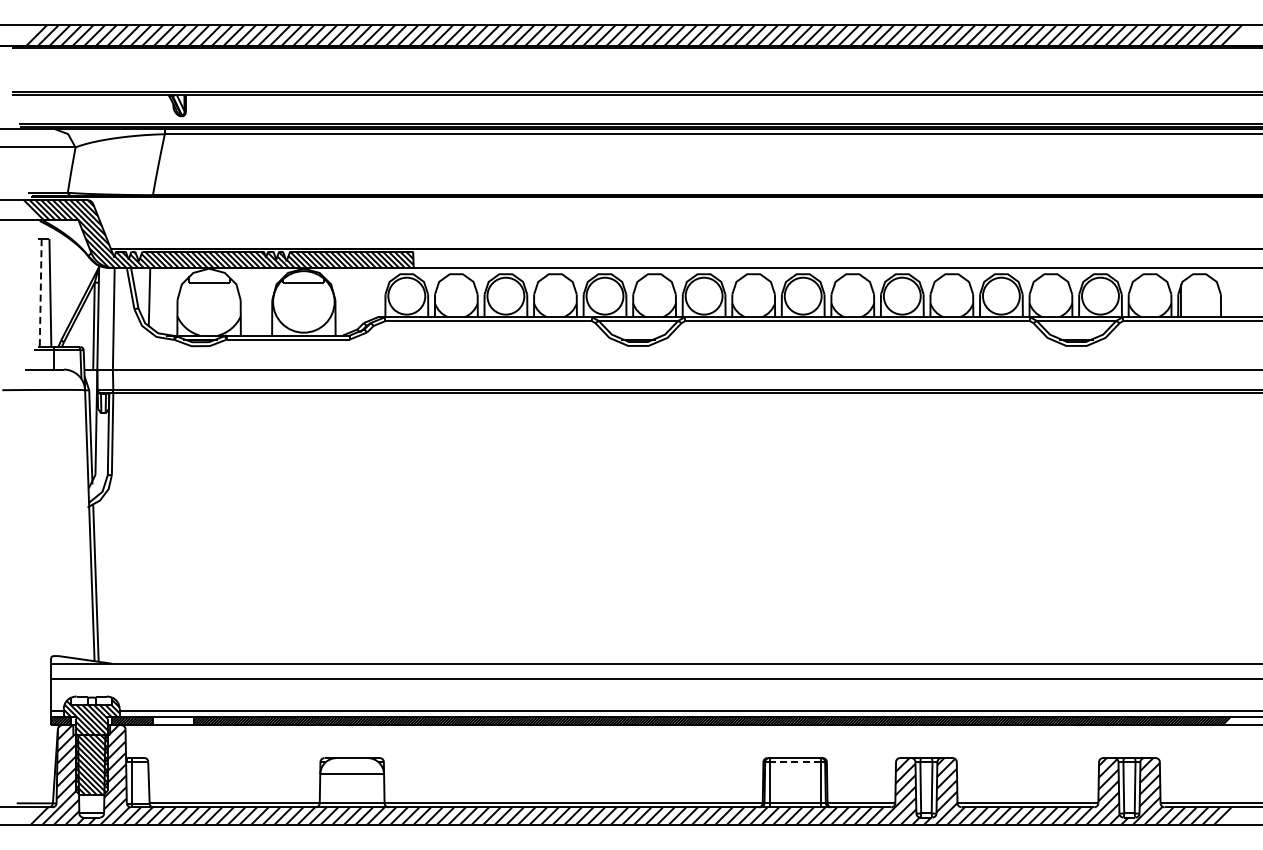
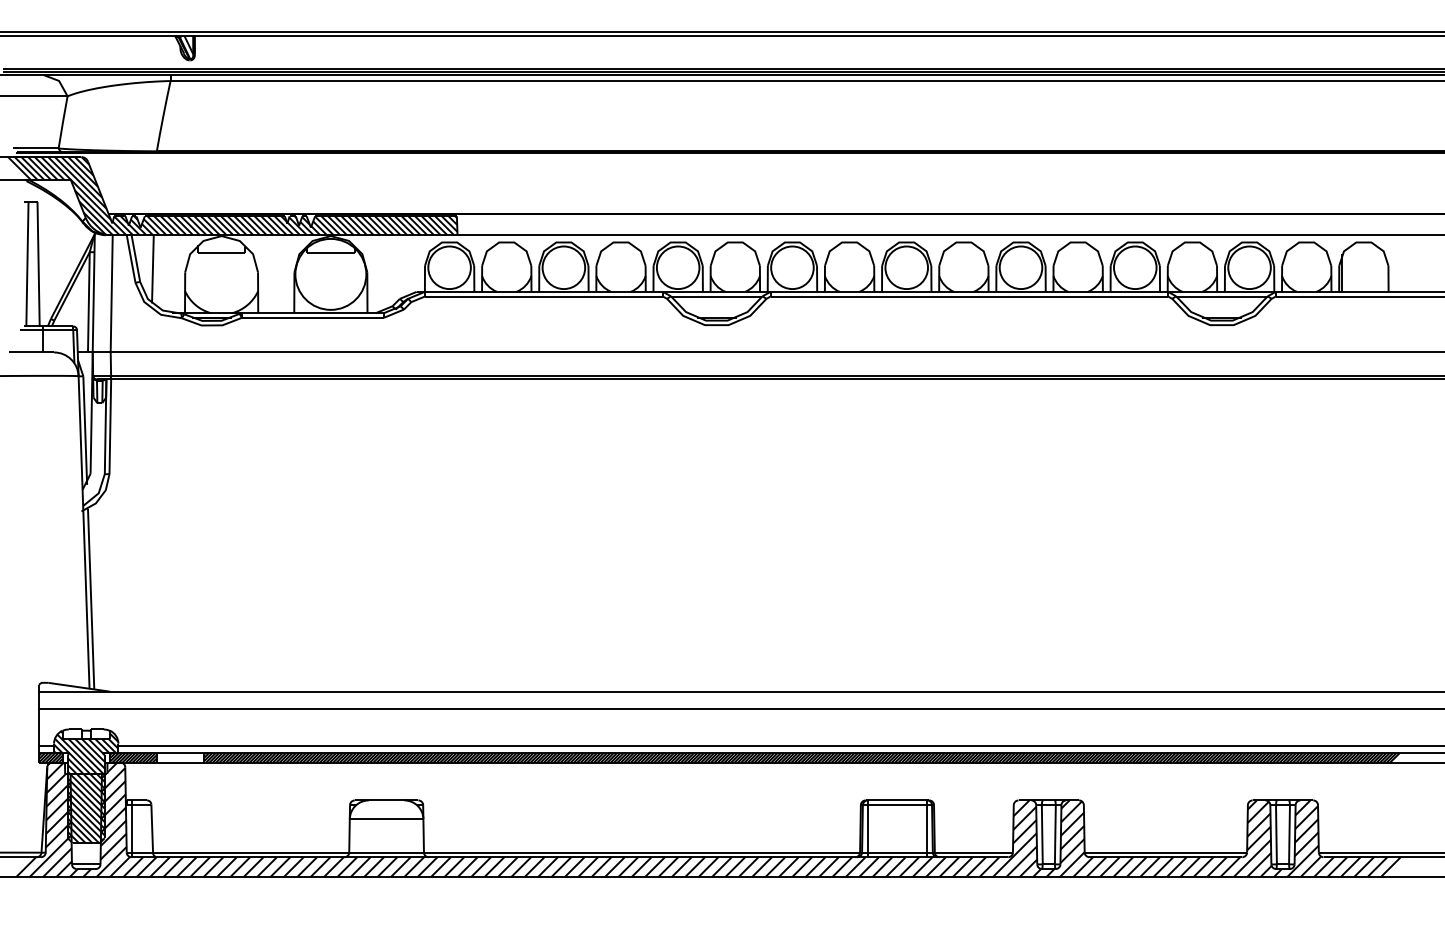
line: (40, 293) -> (27, 264), dashed -> solid
line: (794, 762) -> (896, 805), dashed -> solid

